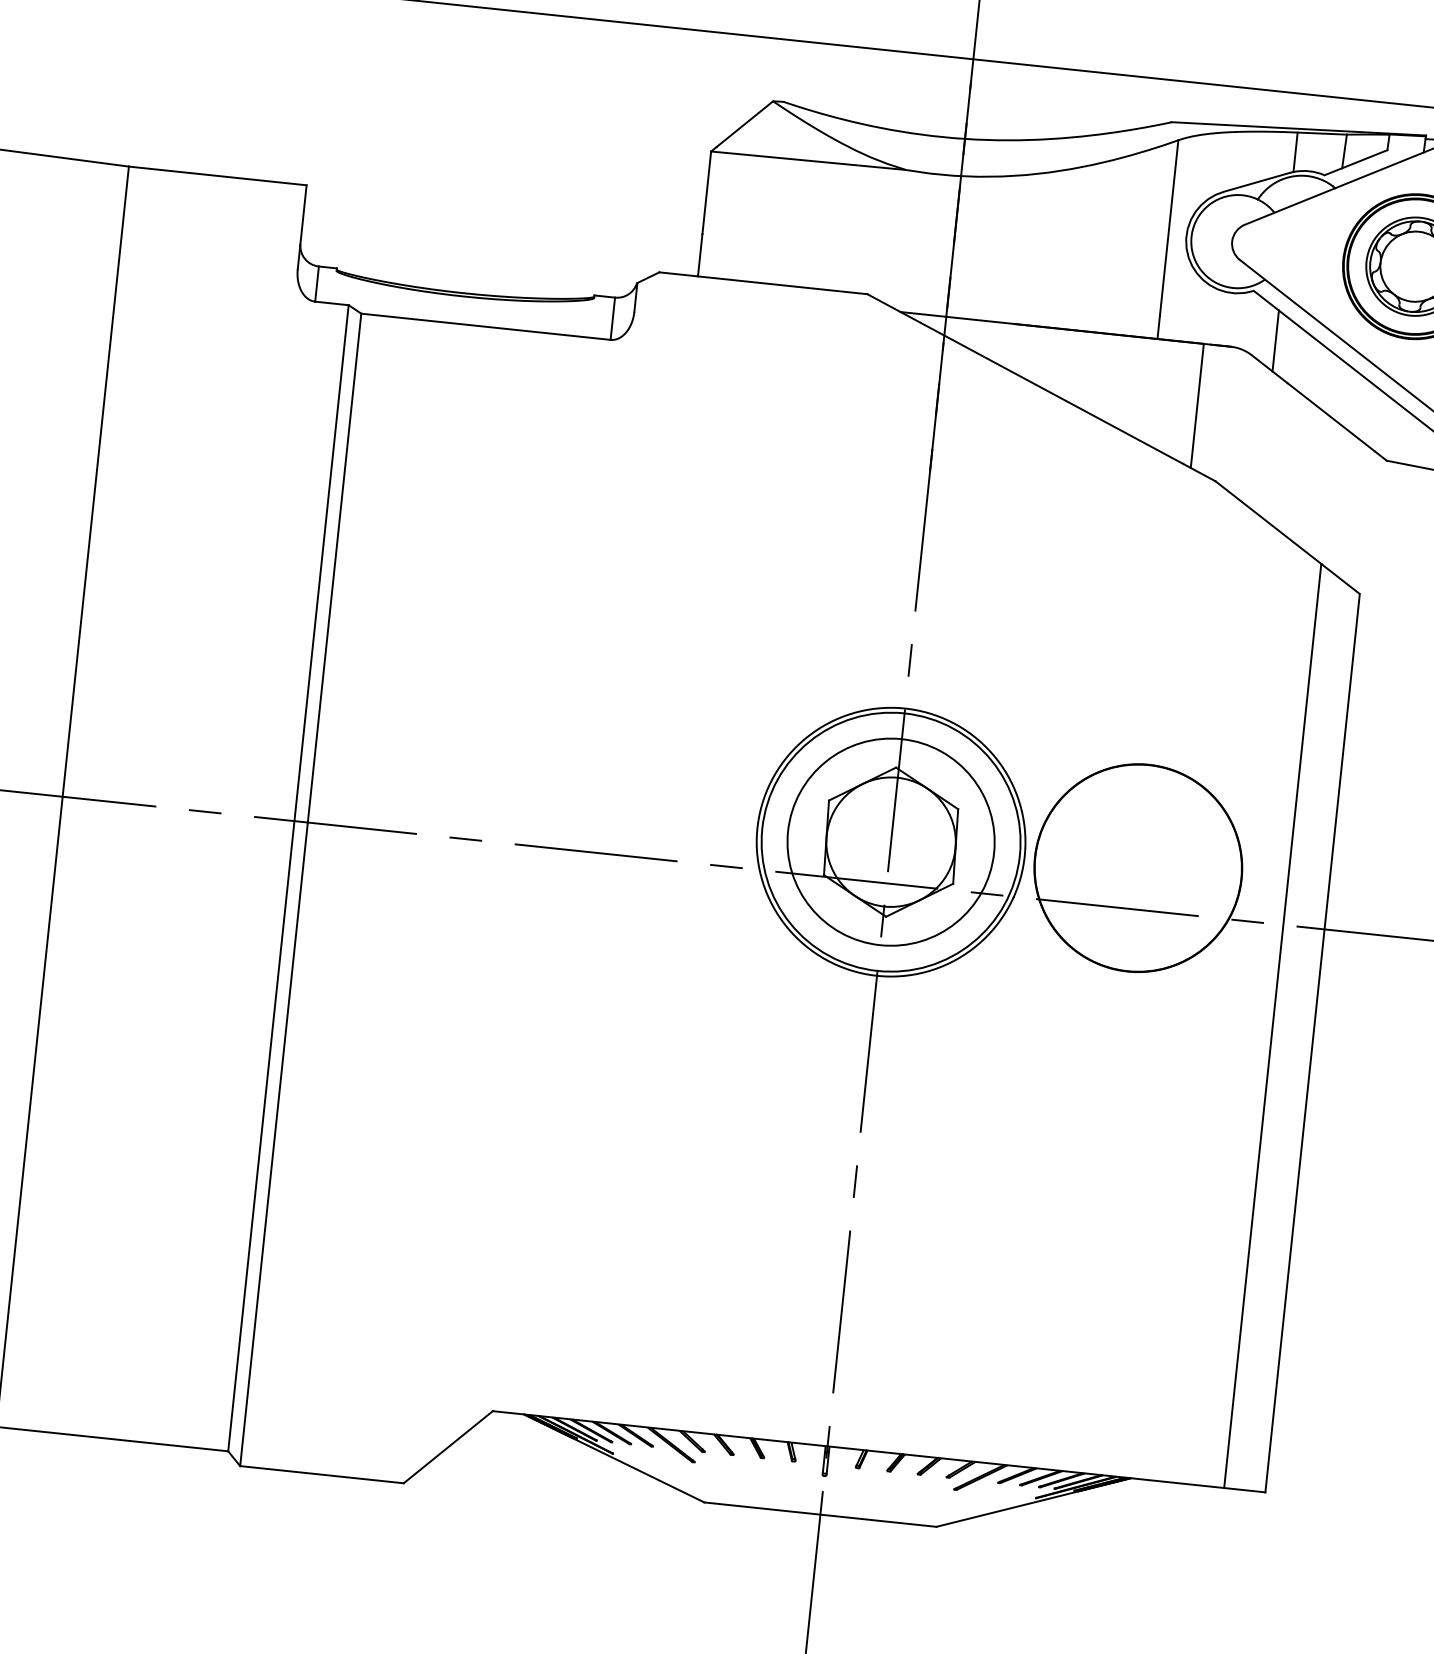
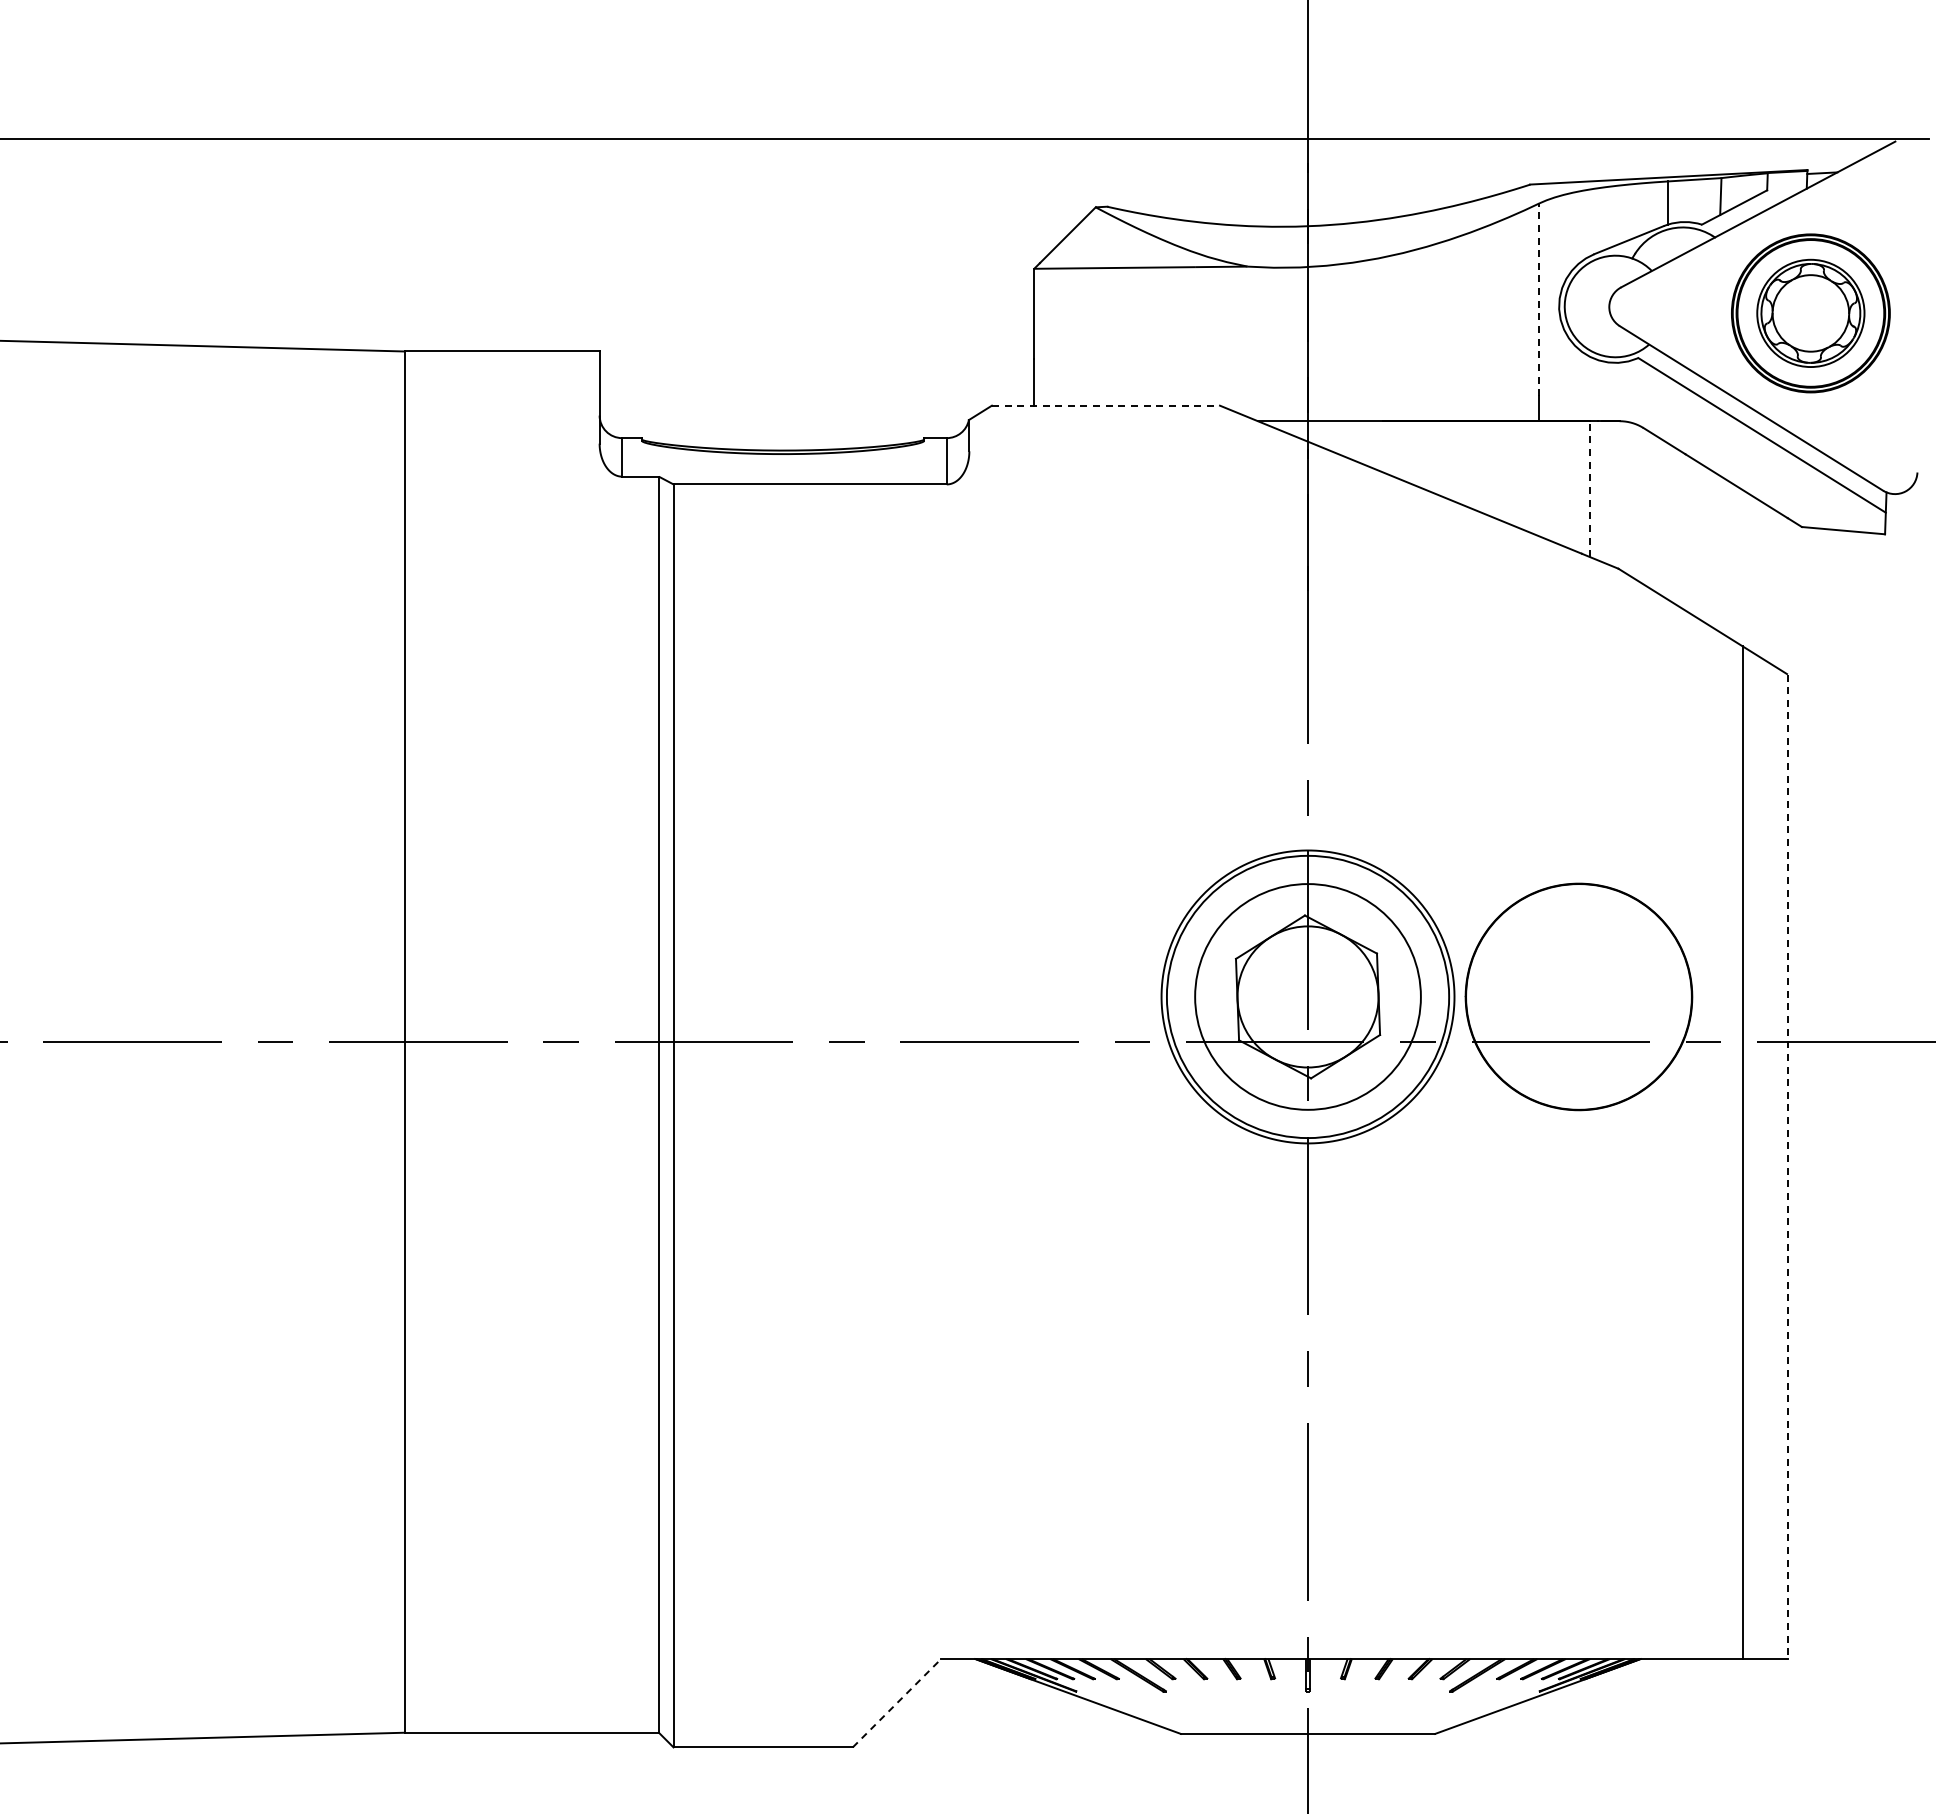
line: (1169, 227) -> (1539, 299), solid -> dashed
line: (763, 283) -> (1106, 405), solid -> dashed
line: (1275, 340) -> (1667, 409), removed
line: (1197, 406) -> (1590, 489), solid -> dashed
line: (1312, 1043) -> (1787, 1167), solid -> dashed
line: (448, 1446) -> (897, 1702), solid -> dashed

